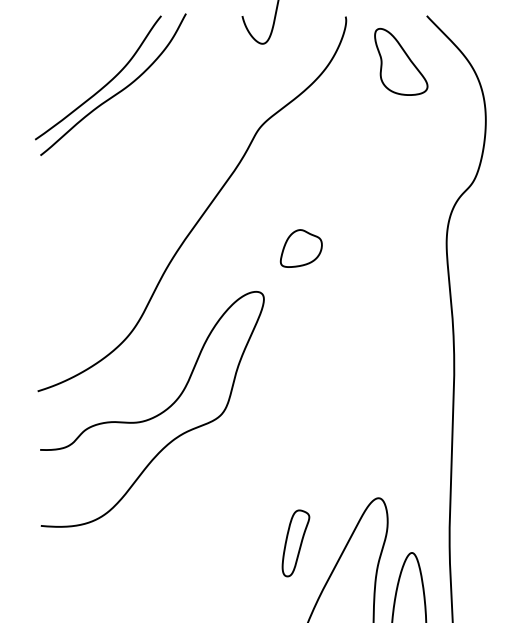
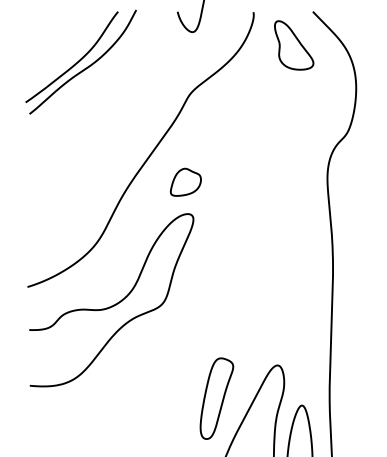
part: (300, 247) -> (185, 181), moved
part: (295, 543) -> (216, 398), size x1.67

